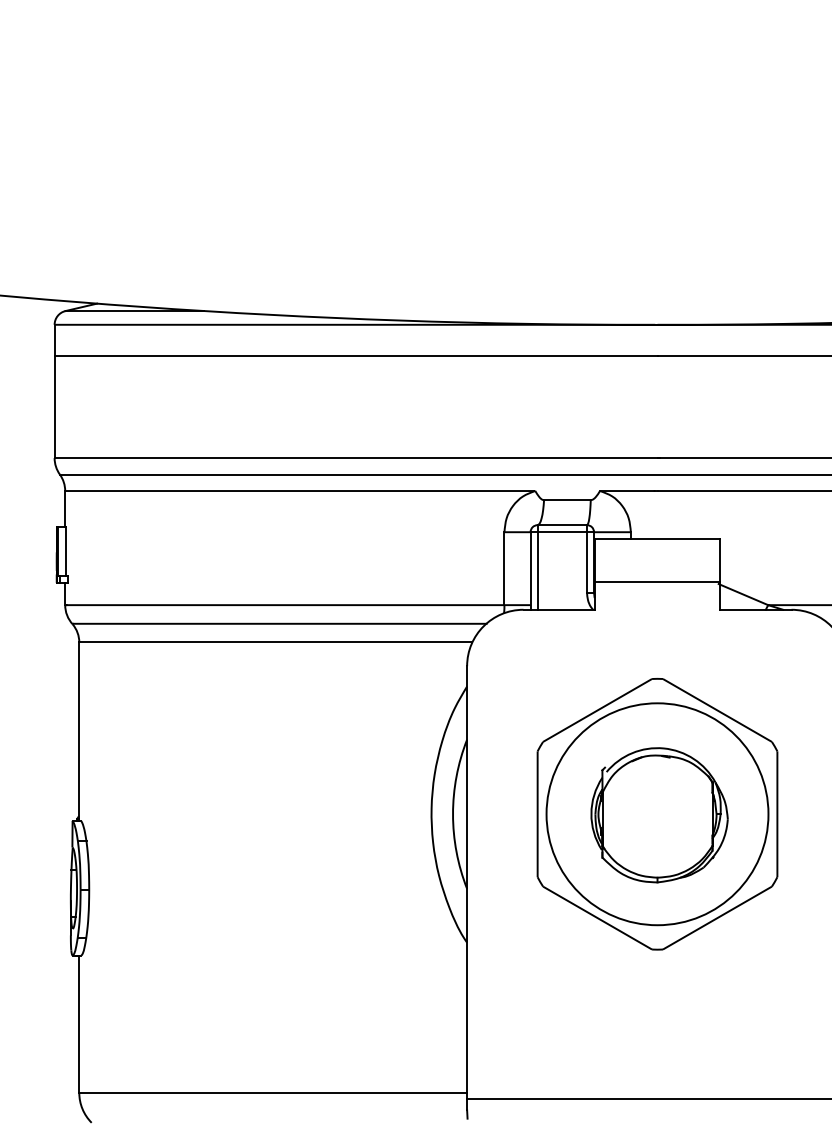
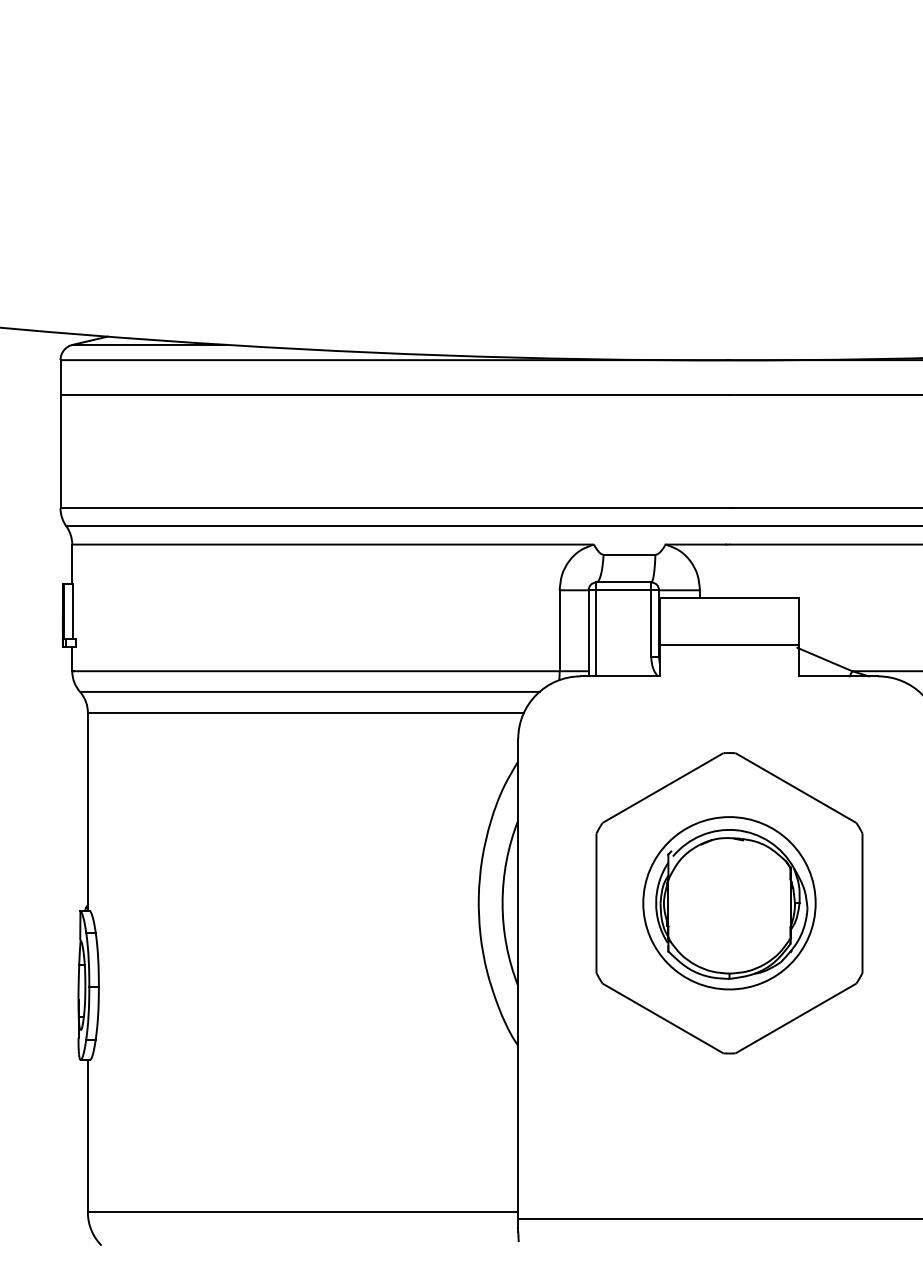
circle: (657, 814) -> (729, 903), size x0.7

